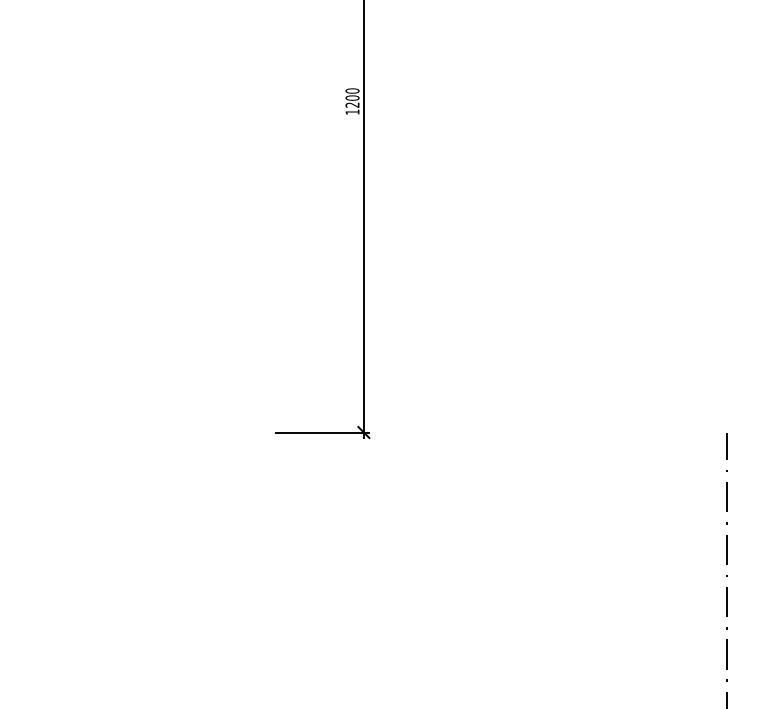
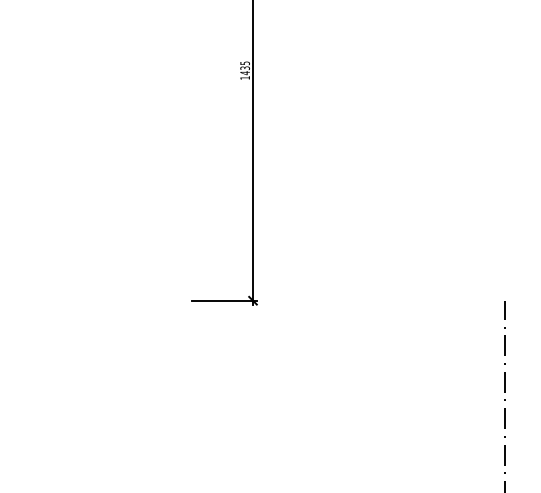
text: (351, 98) -> (244, 68), 1200 -> 1435

